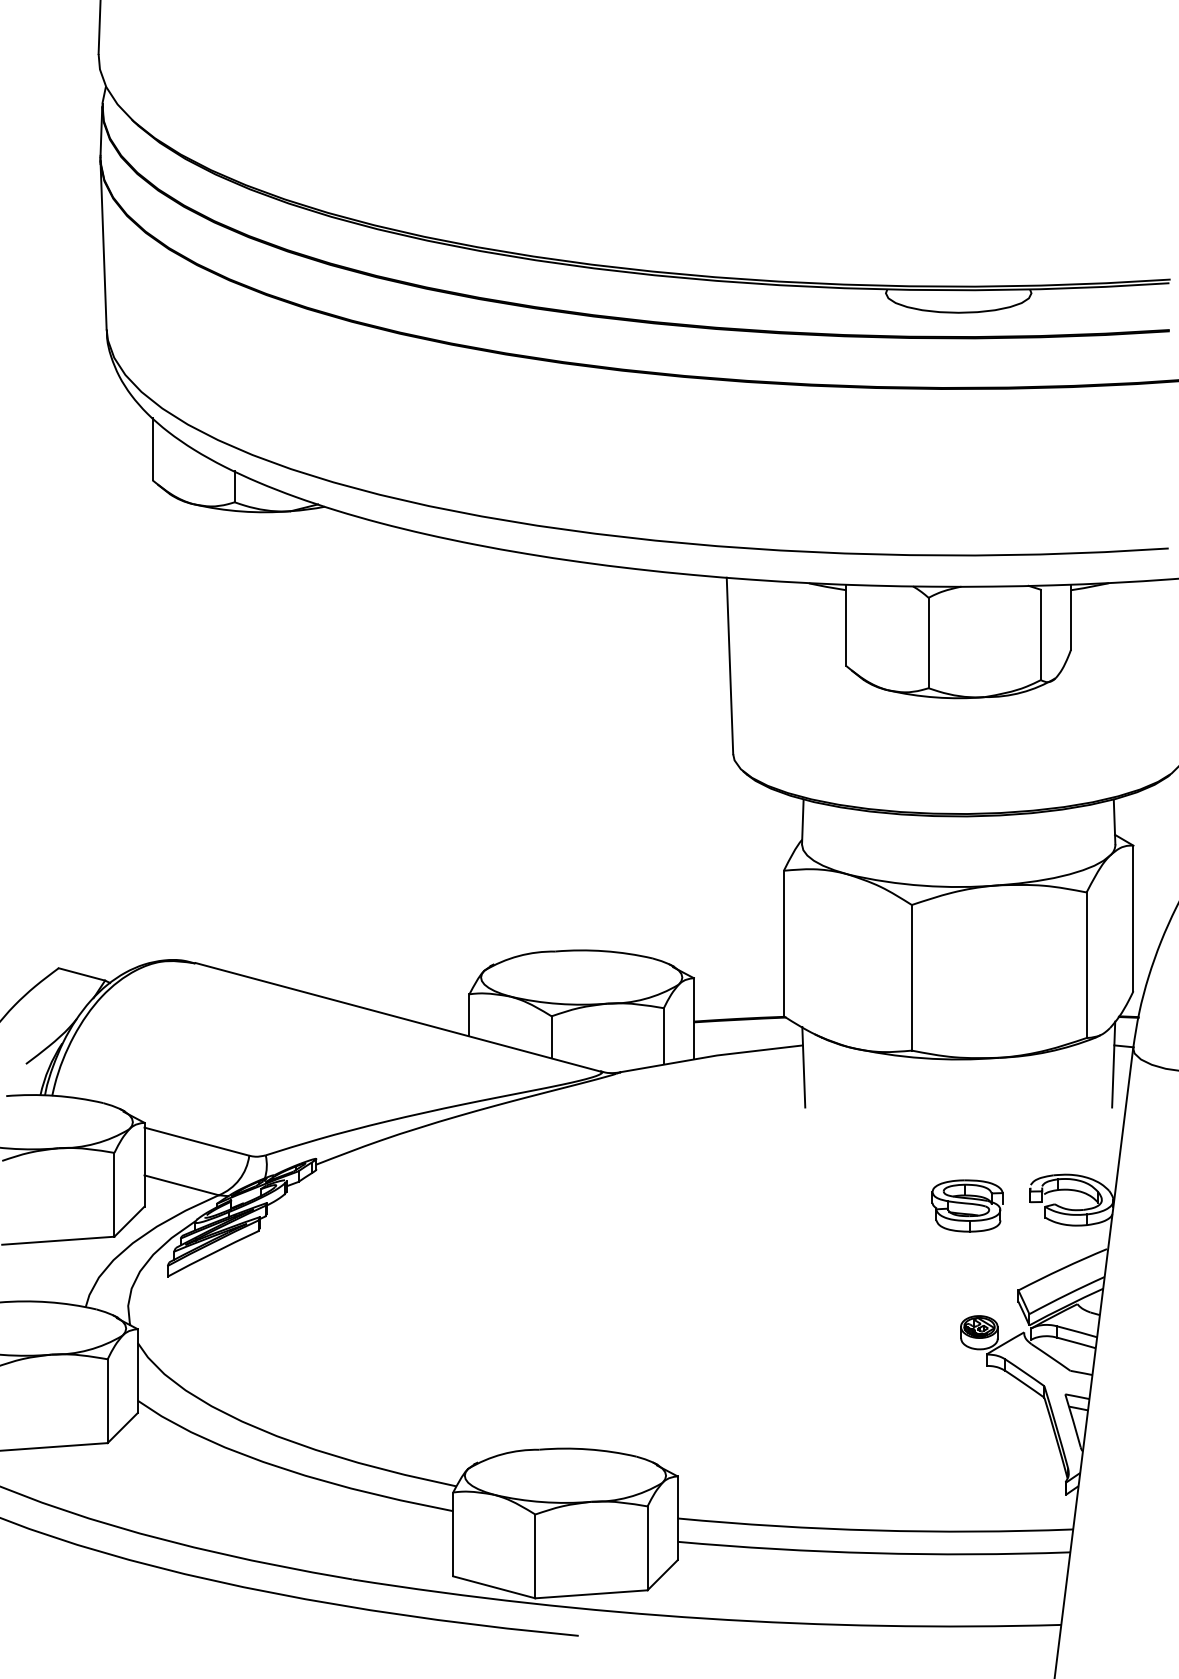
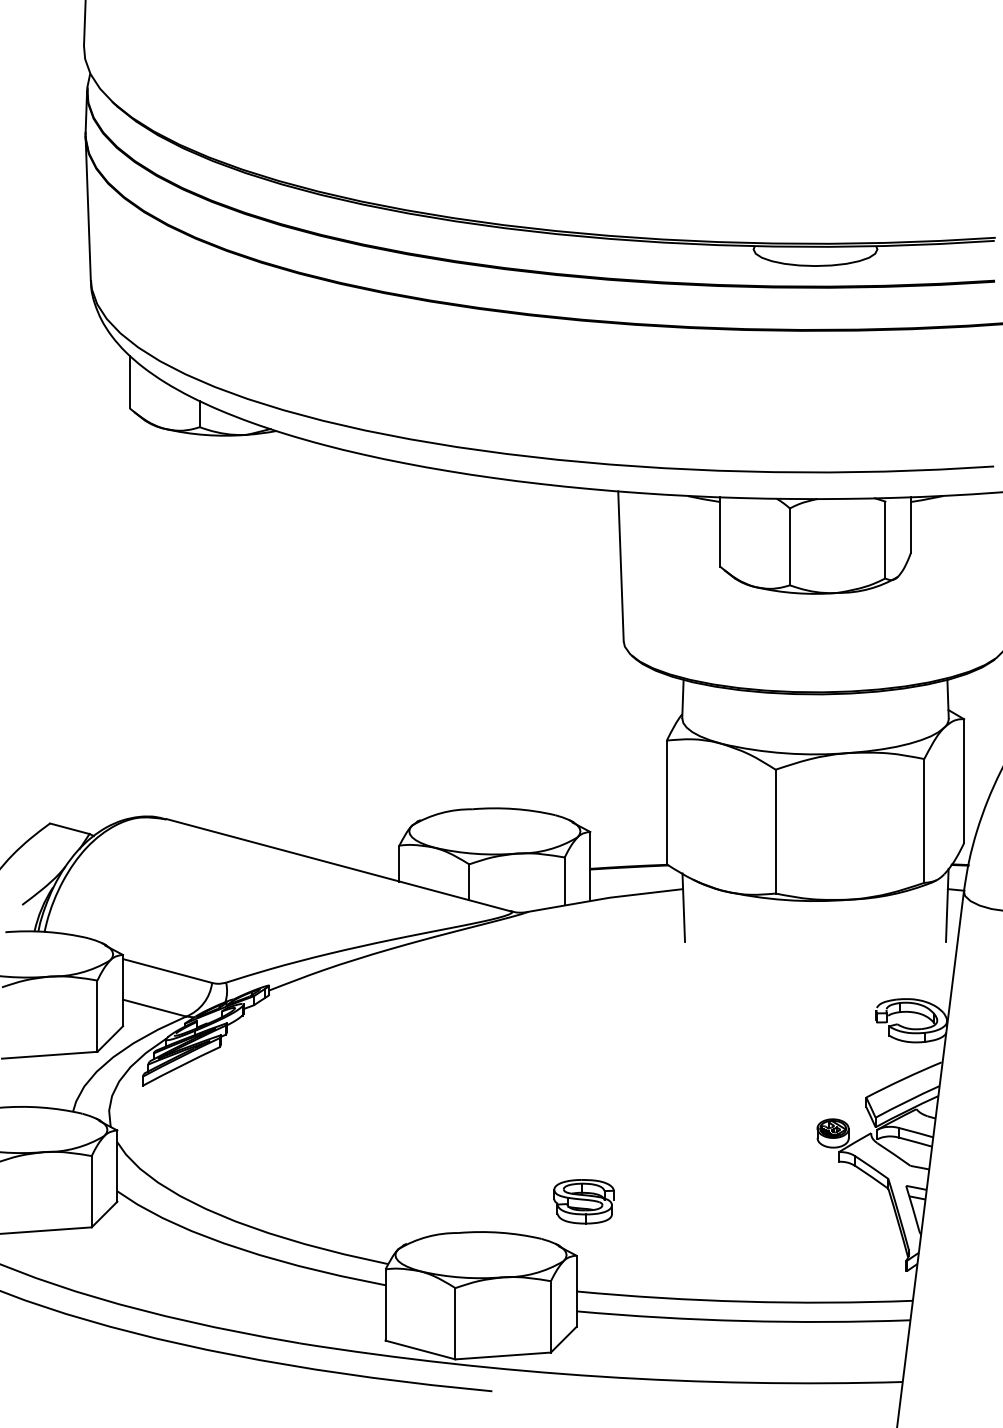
part: (967, 1205) -> (583, 1201), moved

